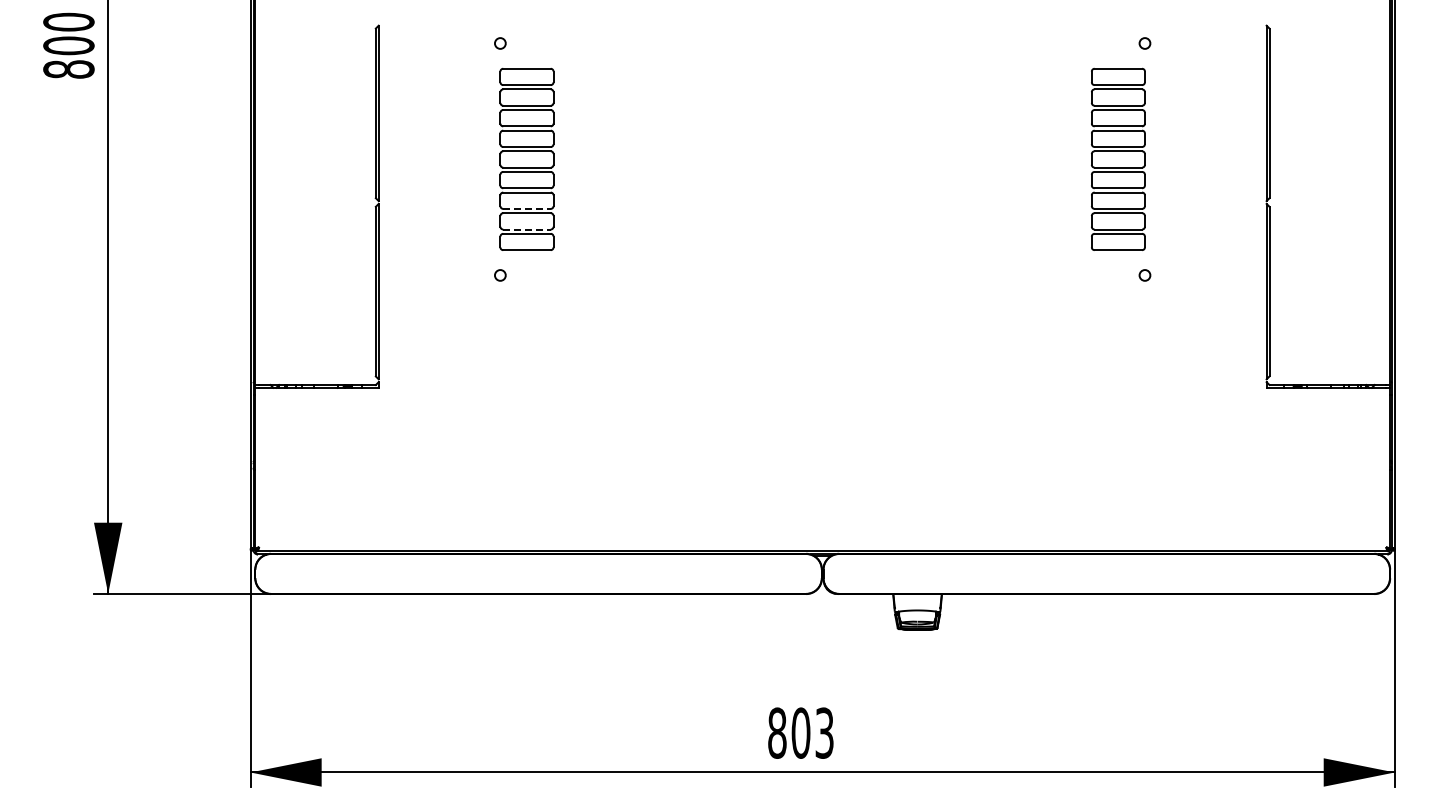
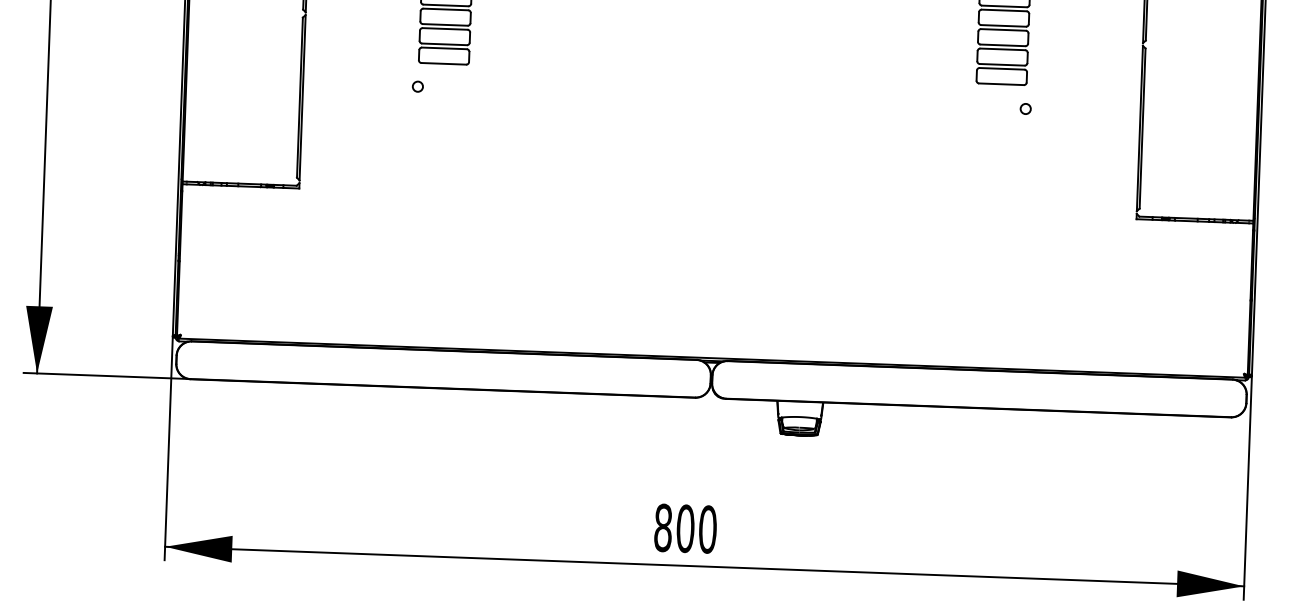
line: (526, 208) -> (444, 24), dashed -> solid
line: (526, 229) -> (444, 44), dashed -> solid
text: (824, 732) -> (707, 528), 803 -> 800

